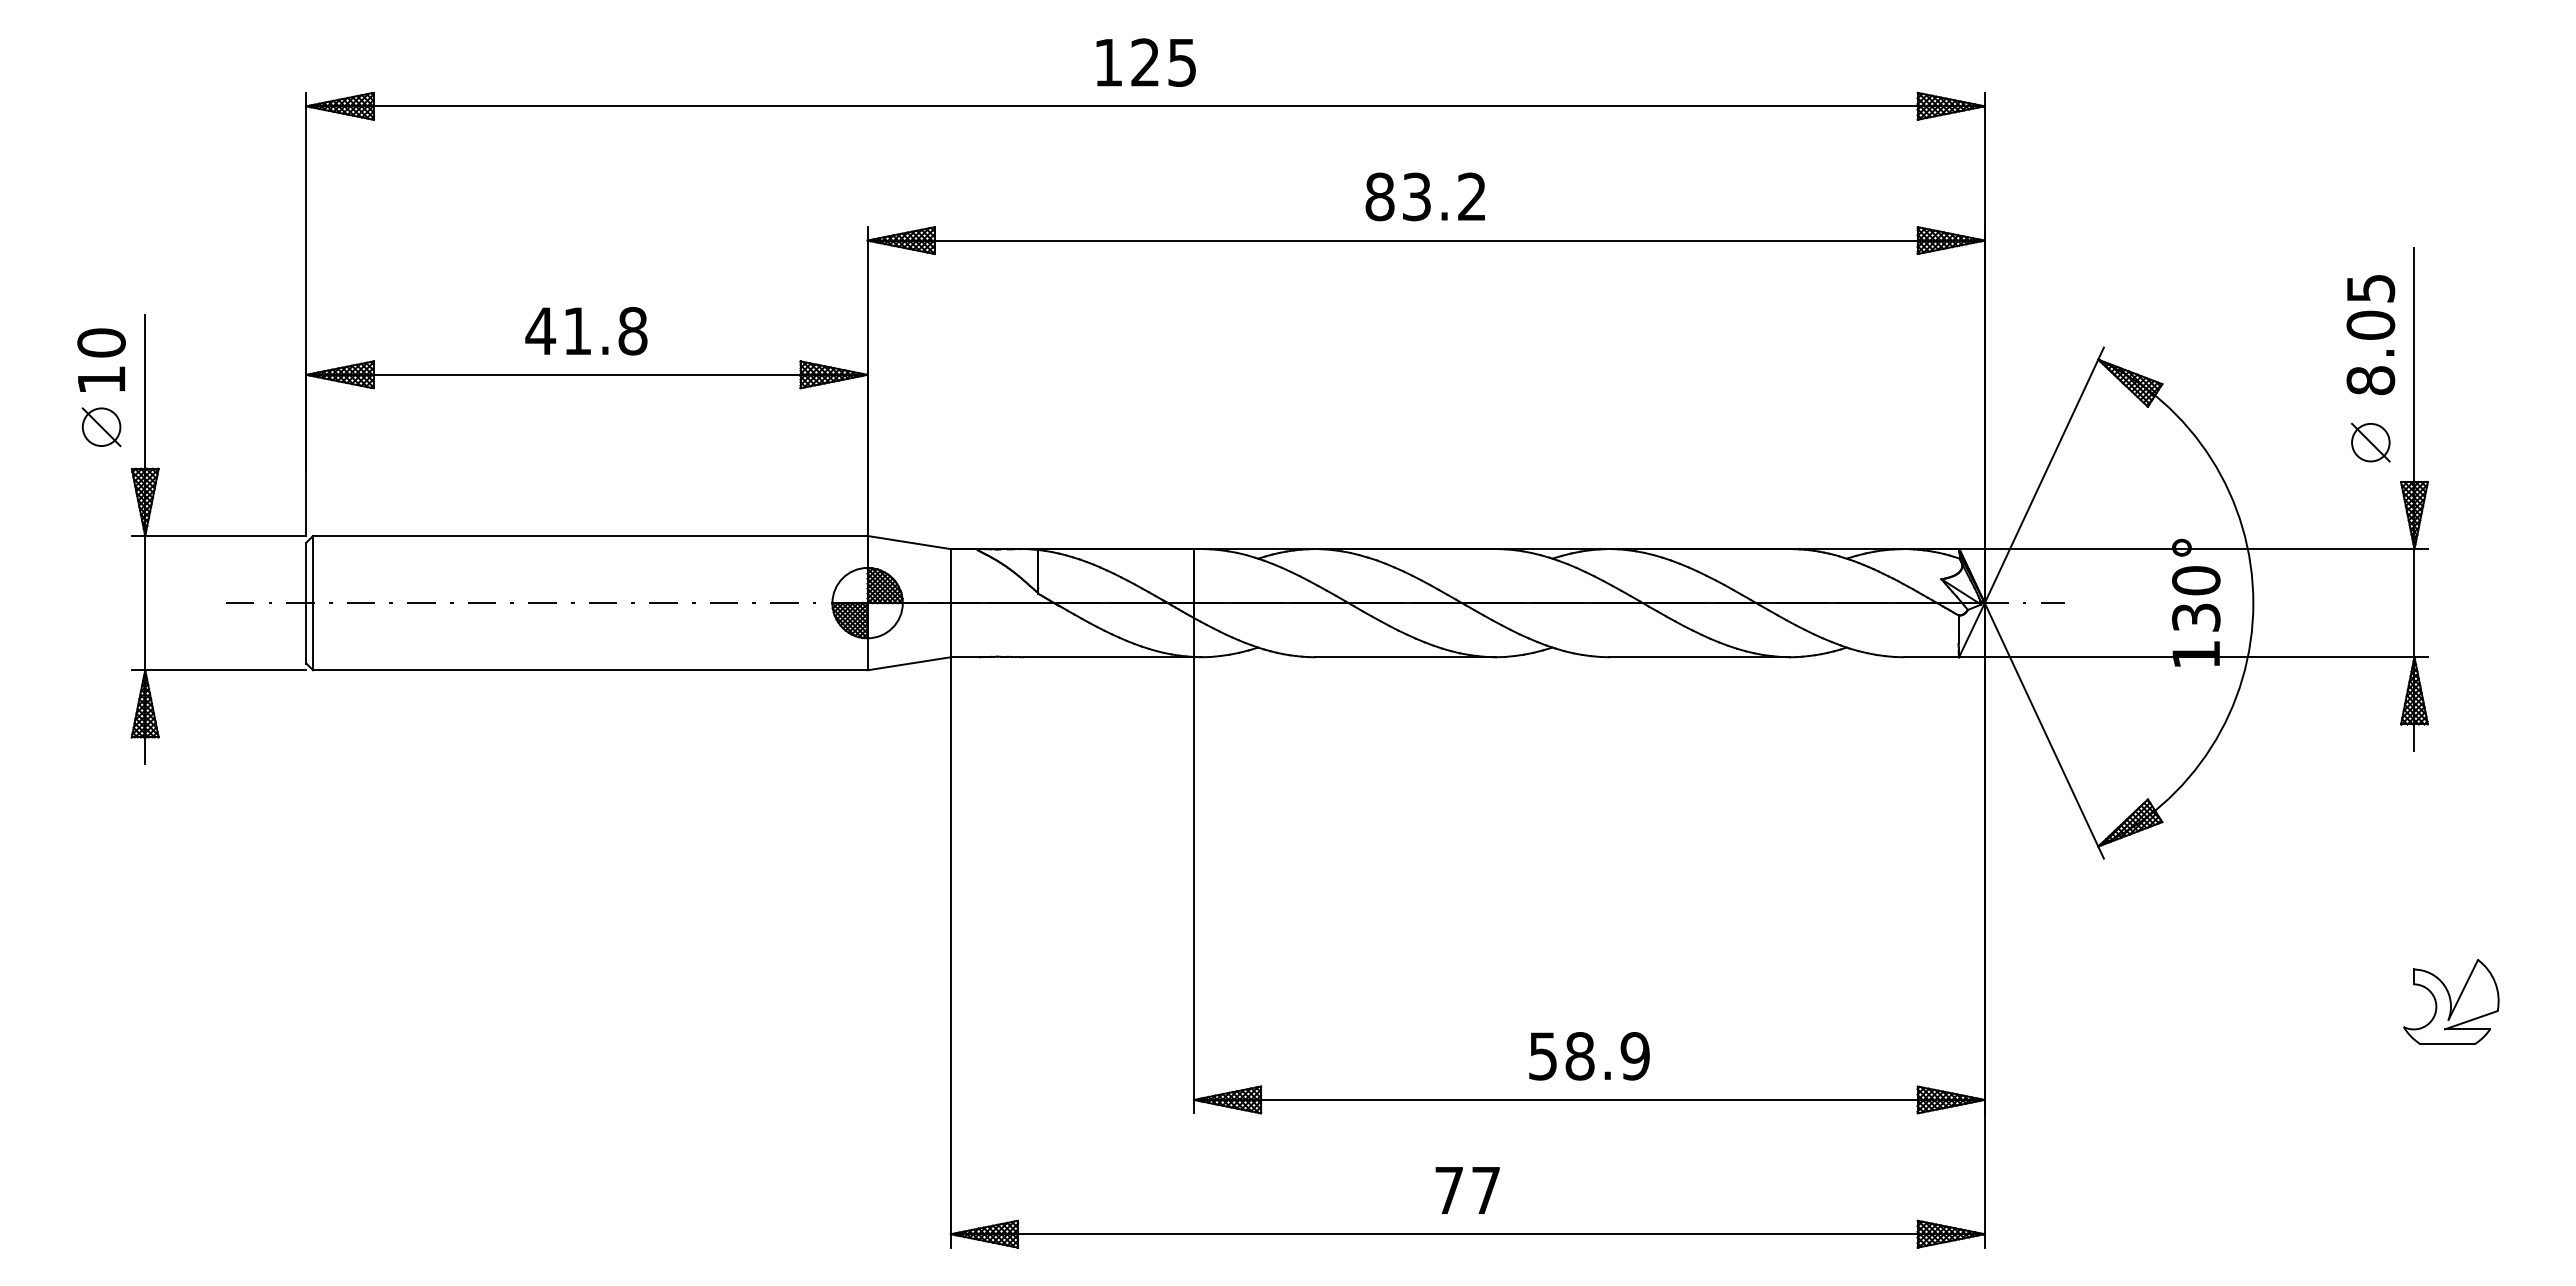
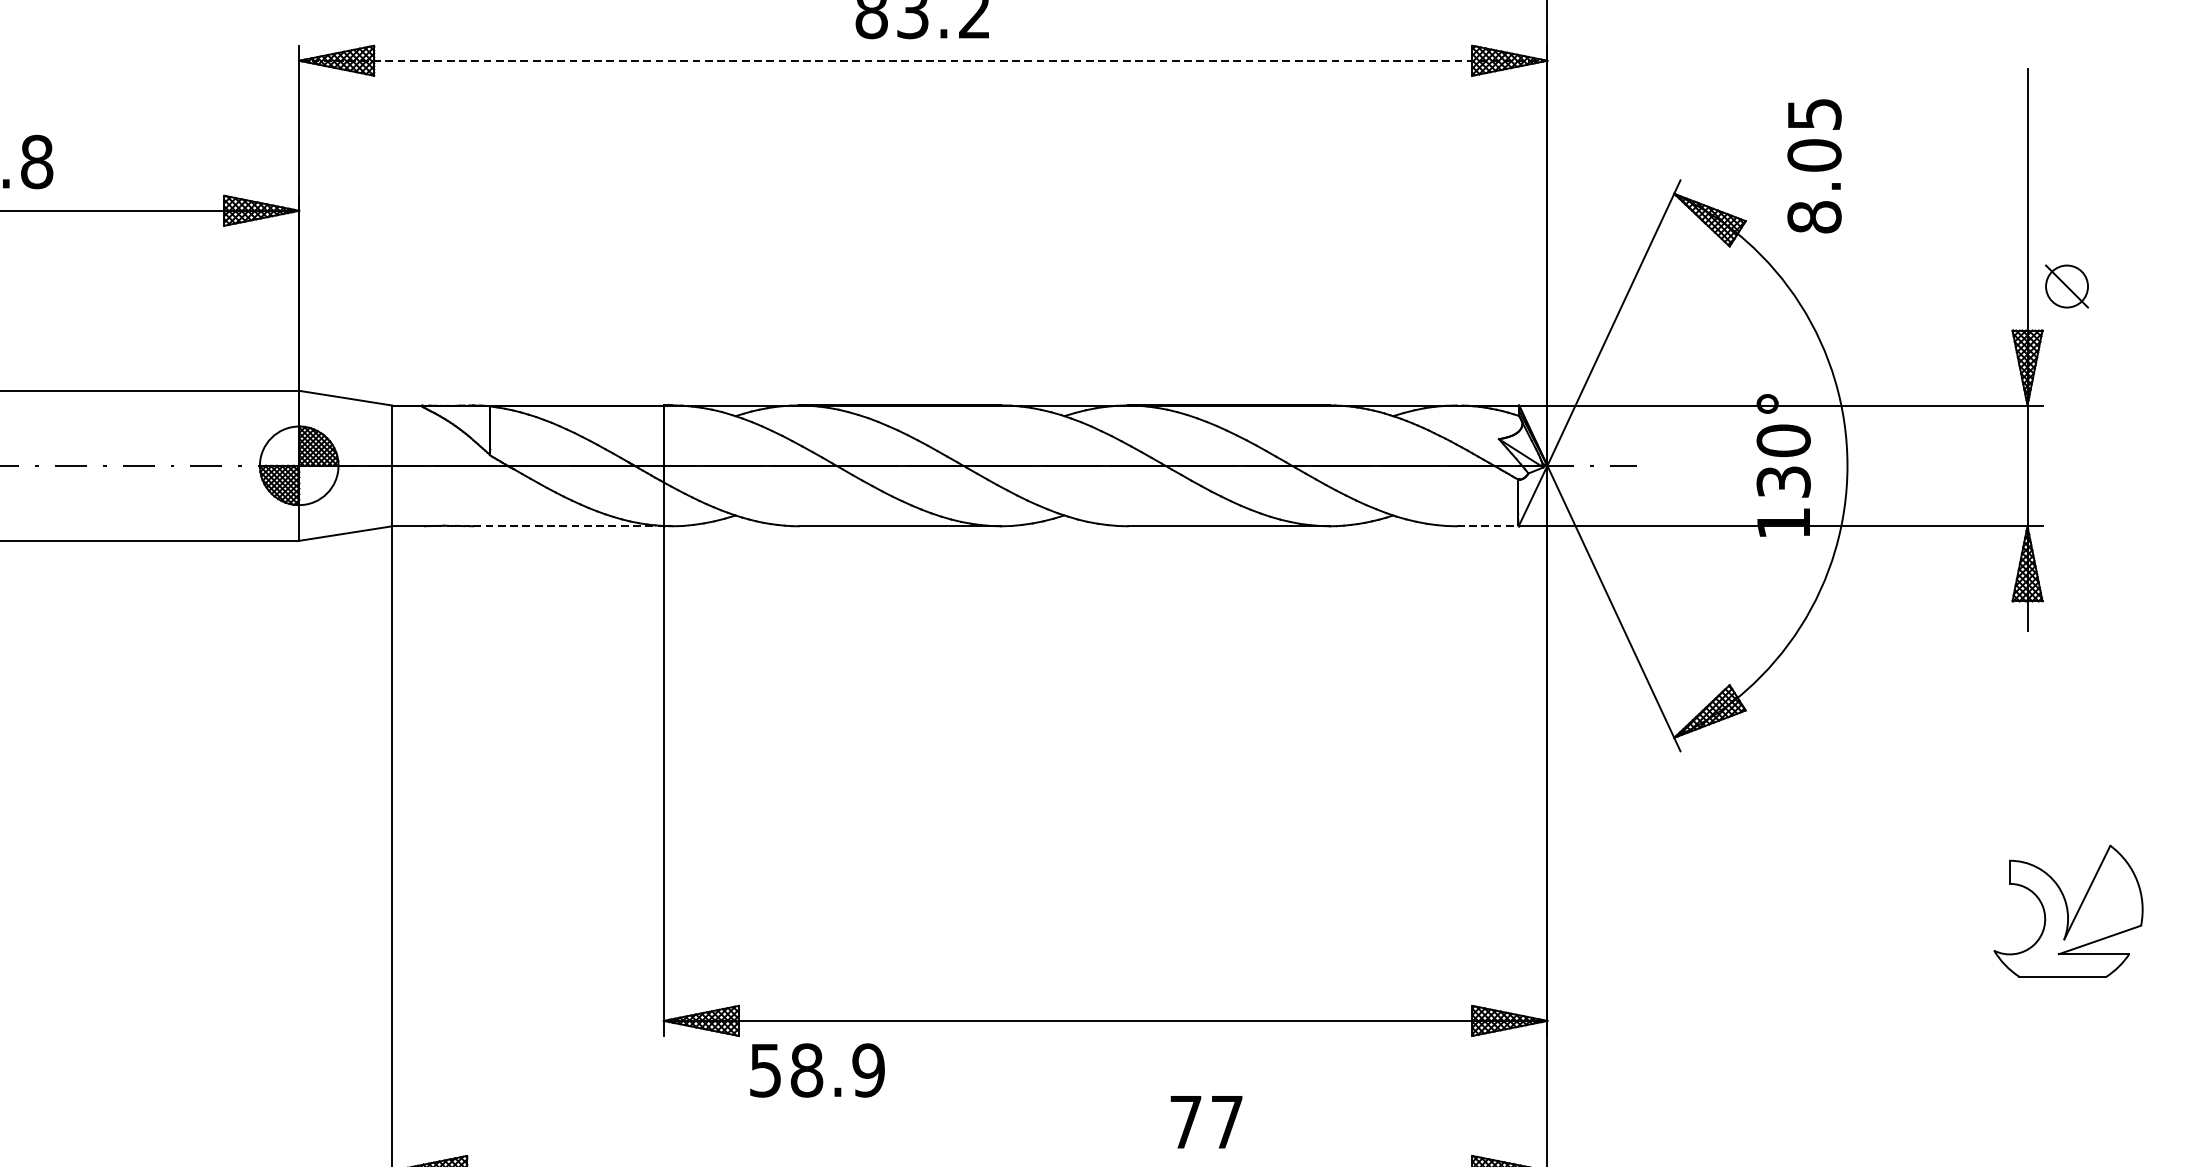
line: (1426, 240) -> (923, 60), solid -> dashed
text: (2370, 335) -> (1814, 166), moved
part: (2370, 442) -> (2066, 286), moved
line: (1109, 657) -> (569, 526), solid -> dashed
line: (1931, 657) -> (1487, 526), solid -> dashed
part: (2451, 1001) -> (2068, 910), size x1.4
text: (1589, 1056) -> (817, 1070), moved
text: (1467, 1190) -> (1206, 1122), moved

